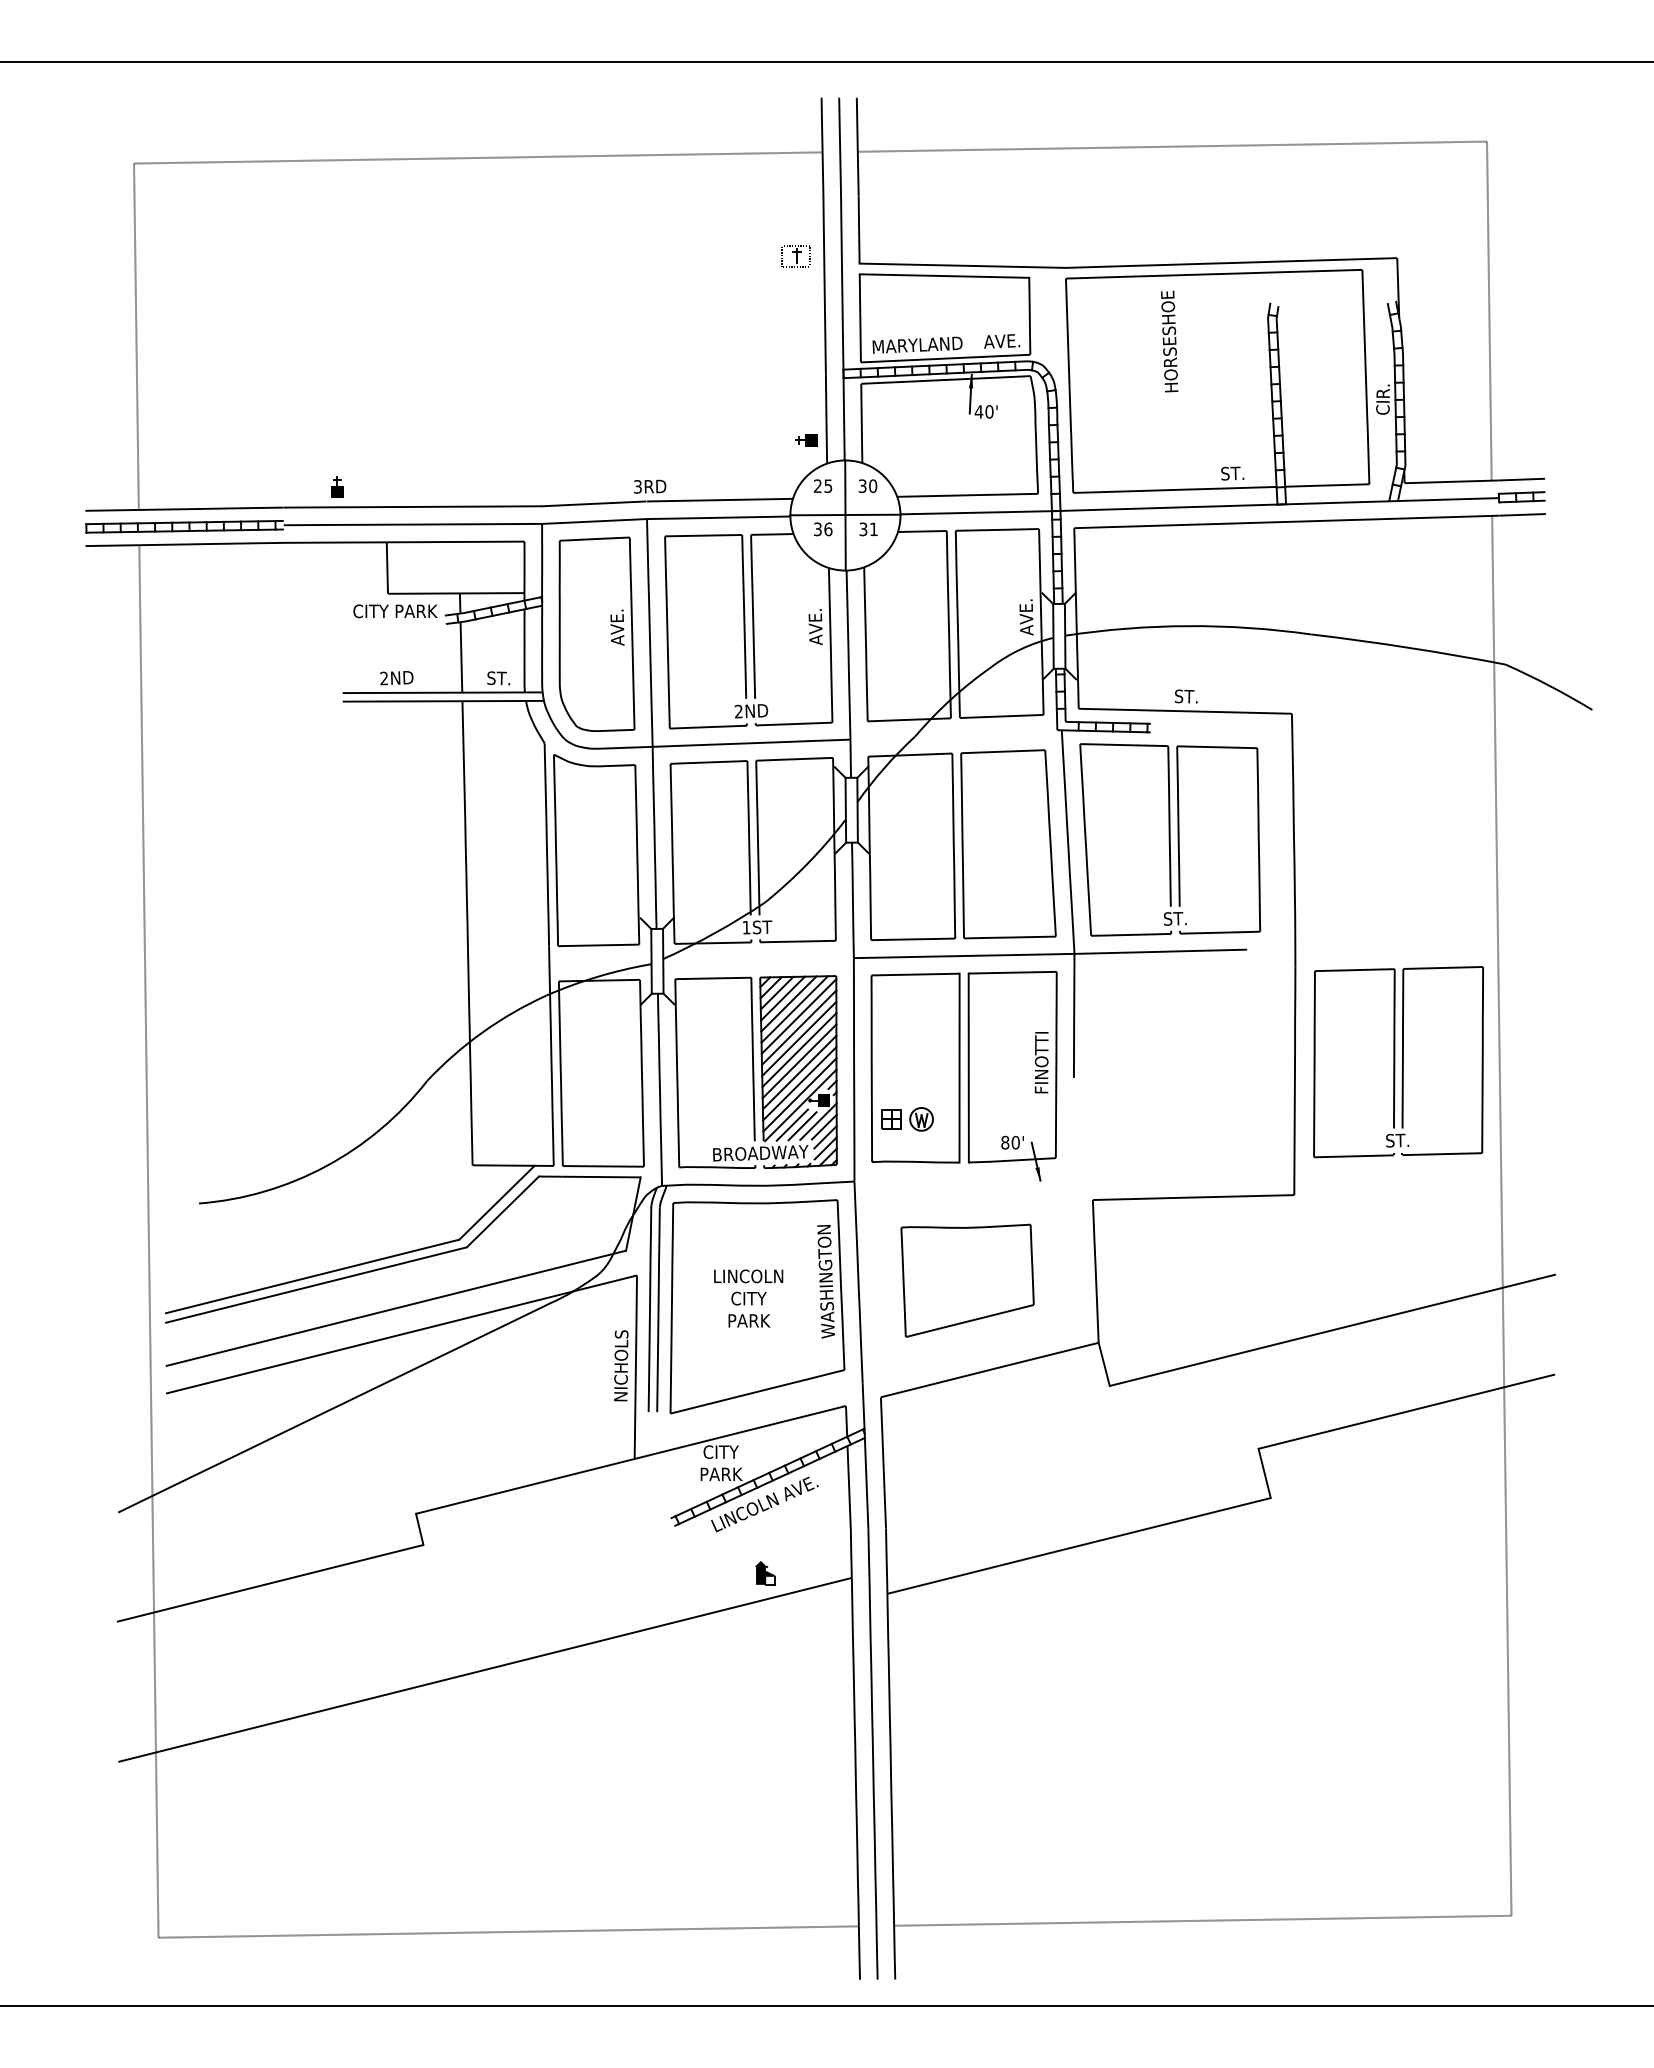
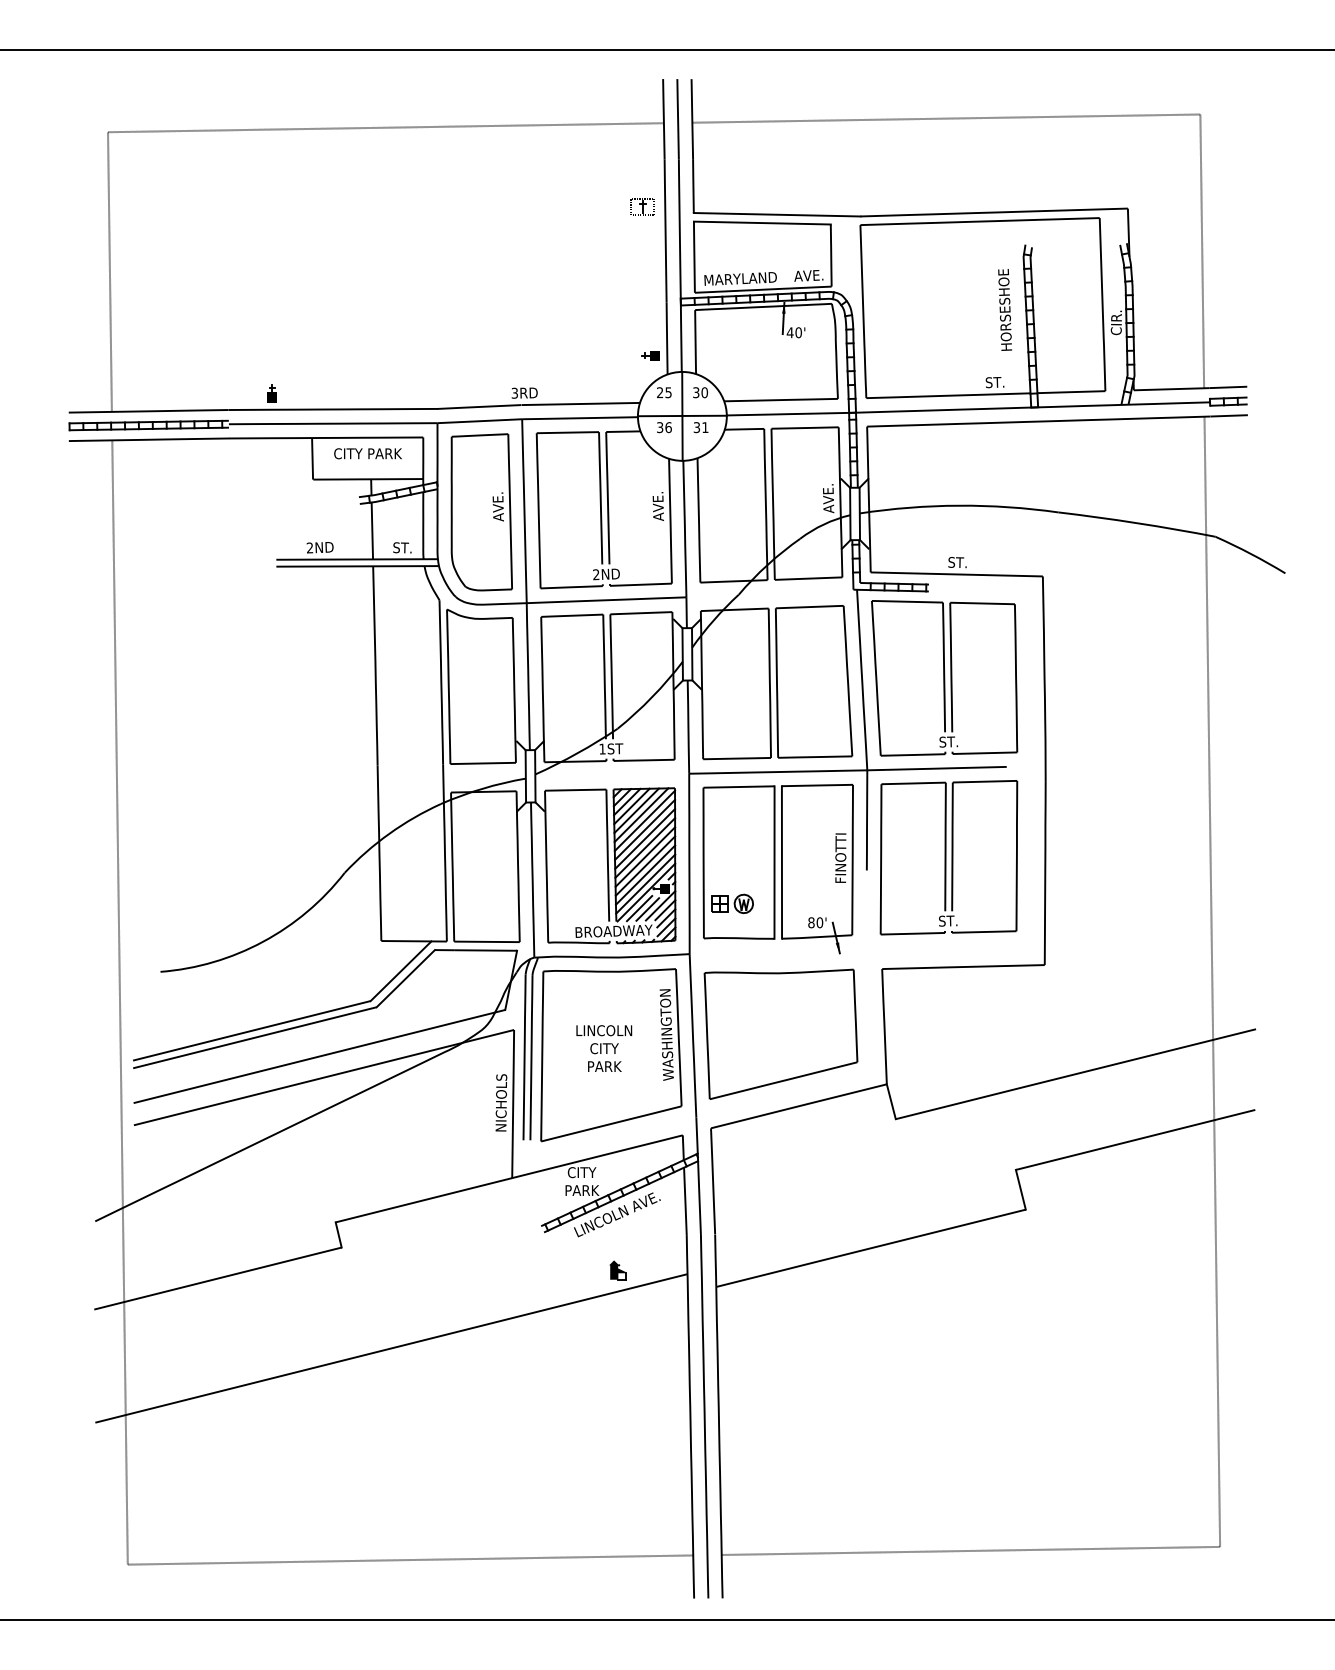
text: (1168, 341) -> (1004, 309), moved
text: (394, 611) -> (367, 453), moved
part: (1397, 1061) -> (948, 857), moved
part: (966, 1279) -> (780, 1033), size x1.43

